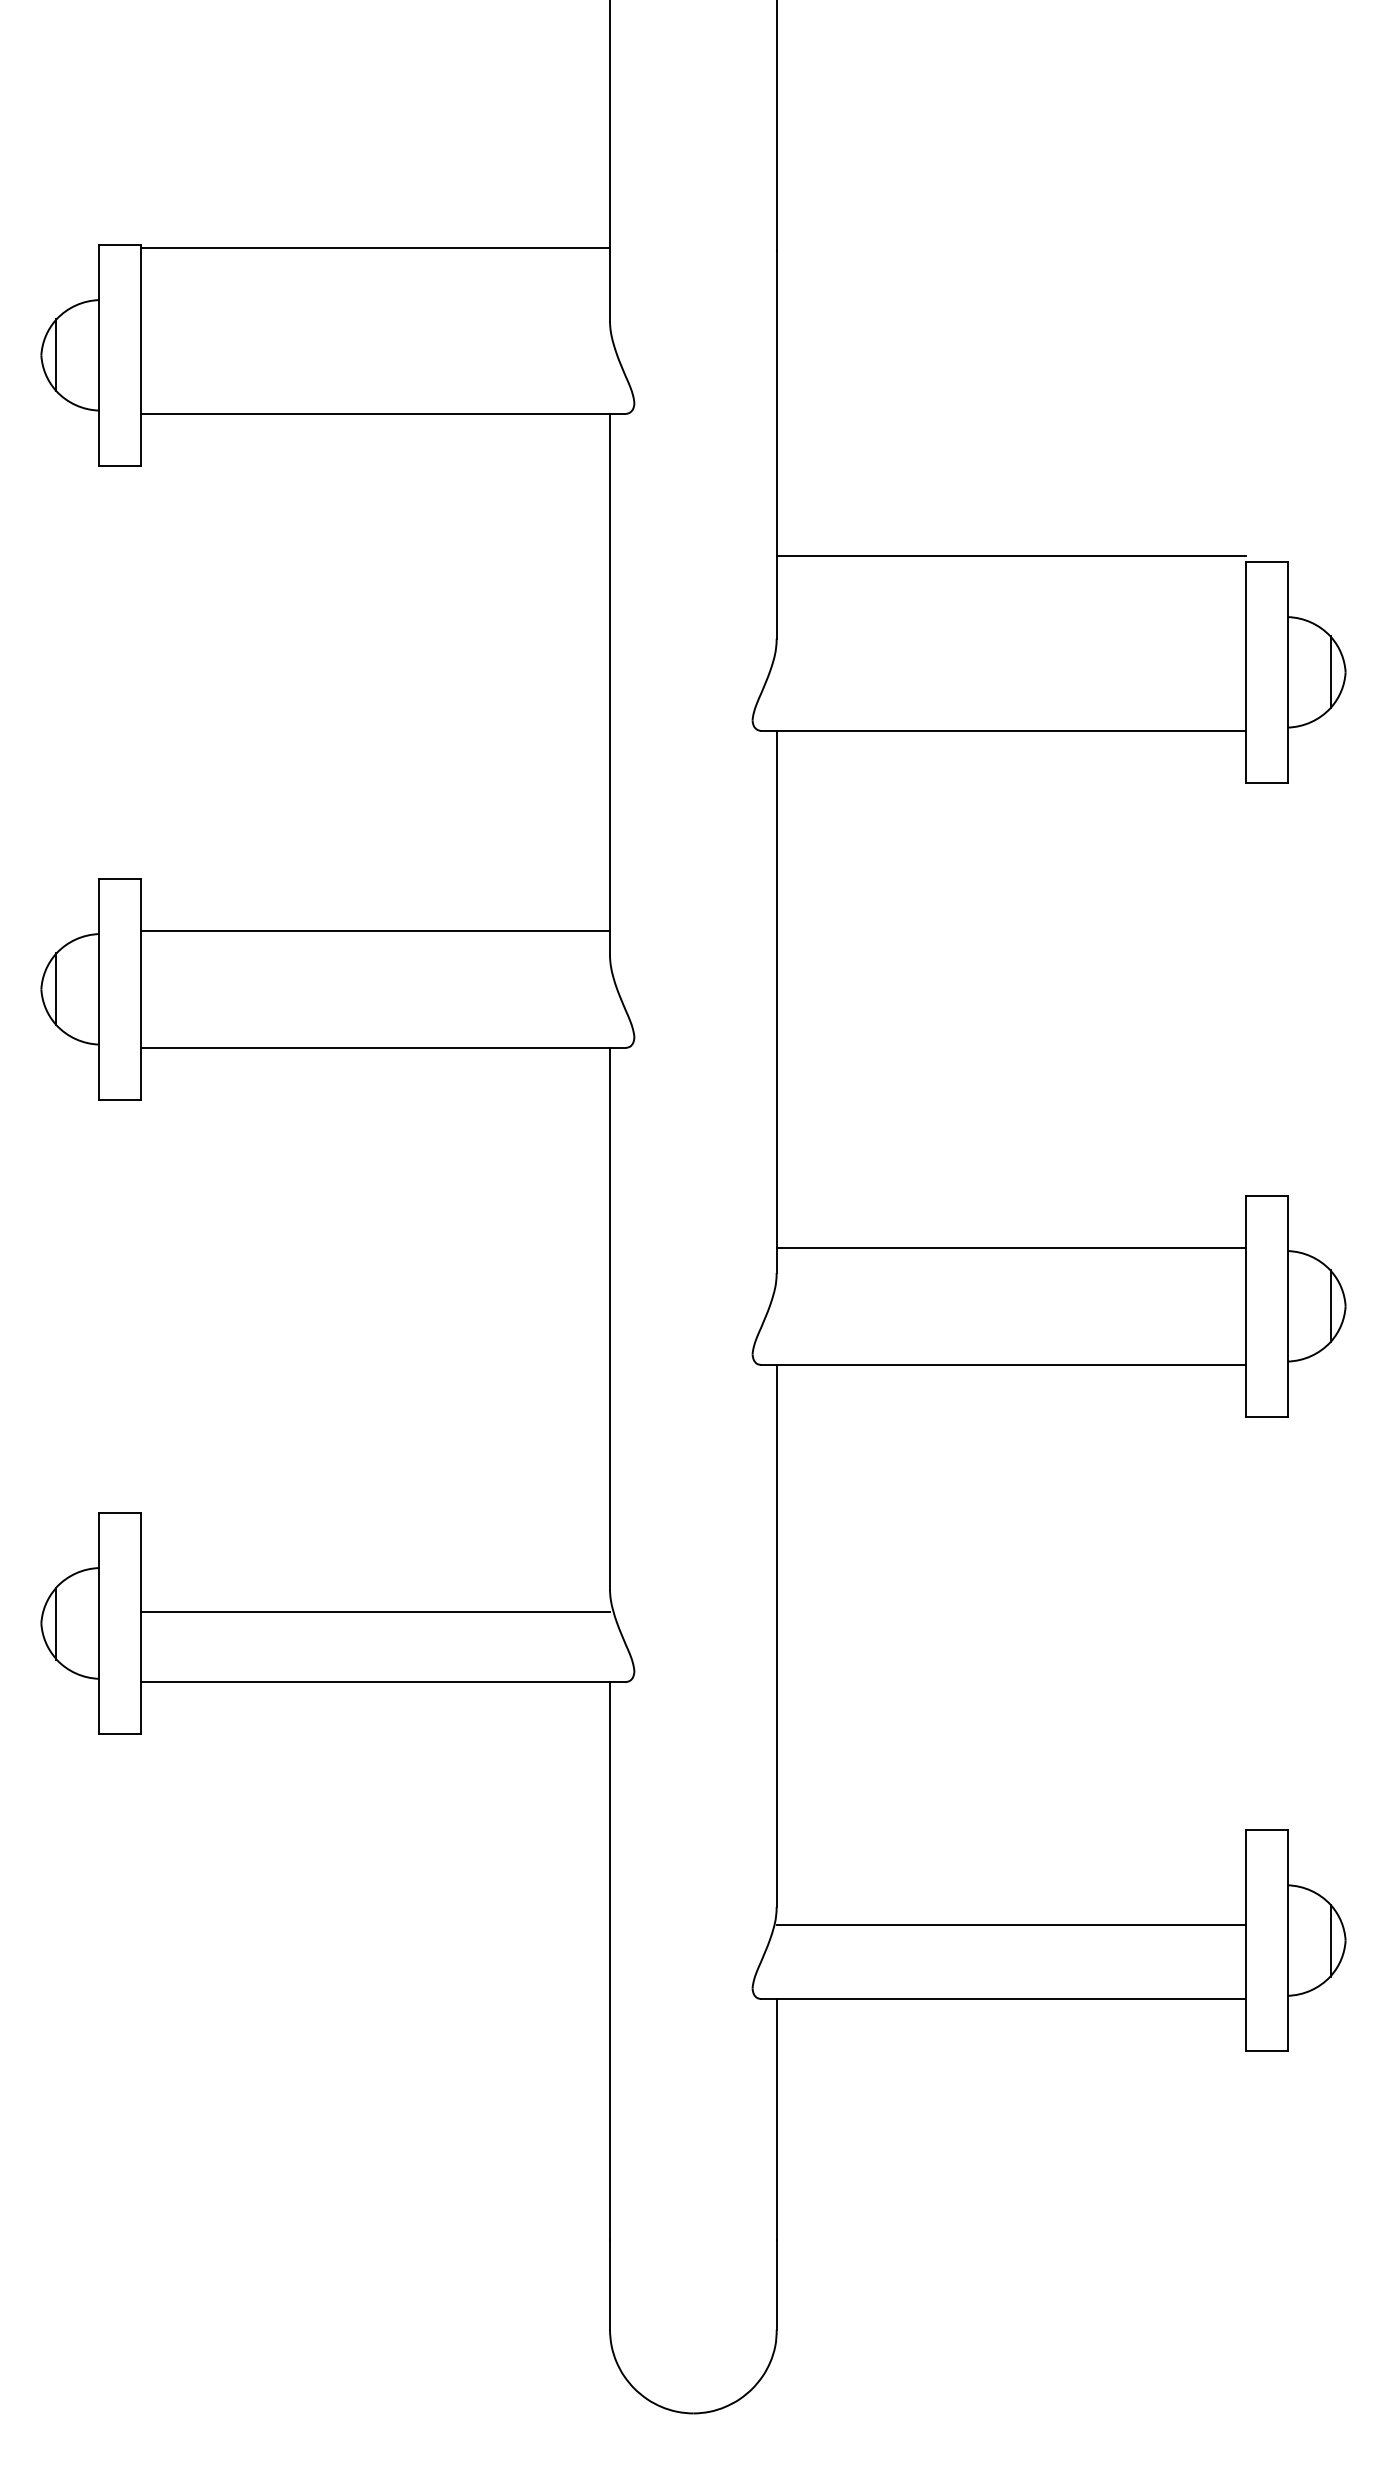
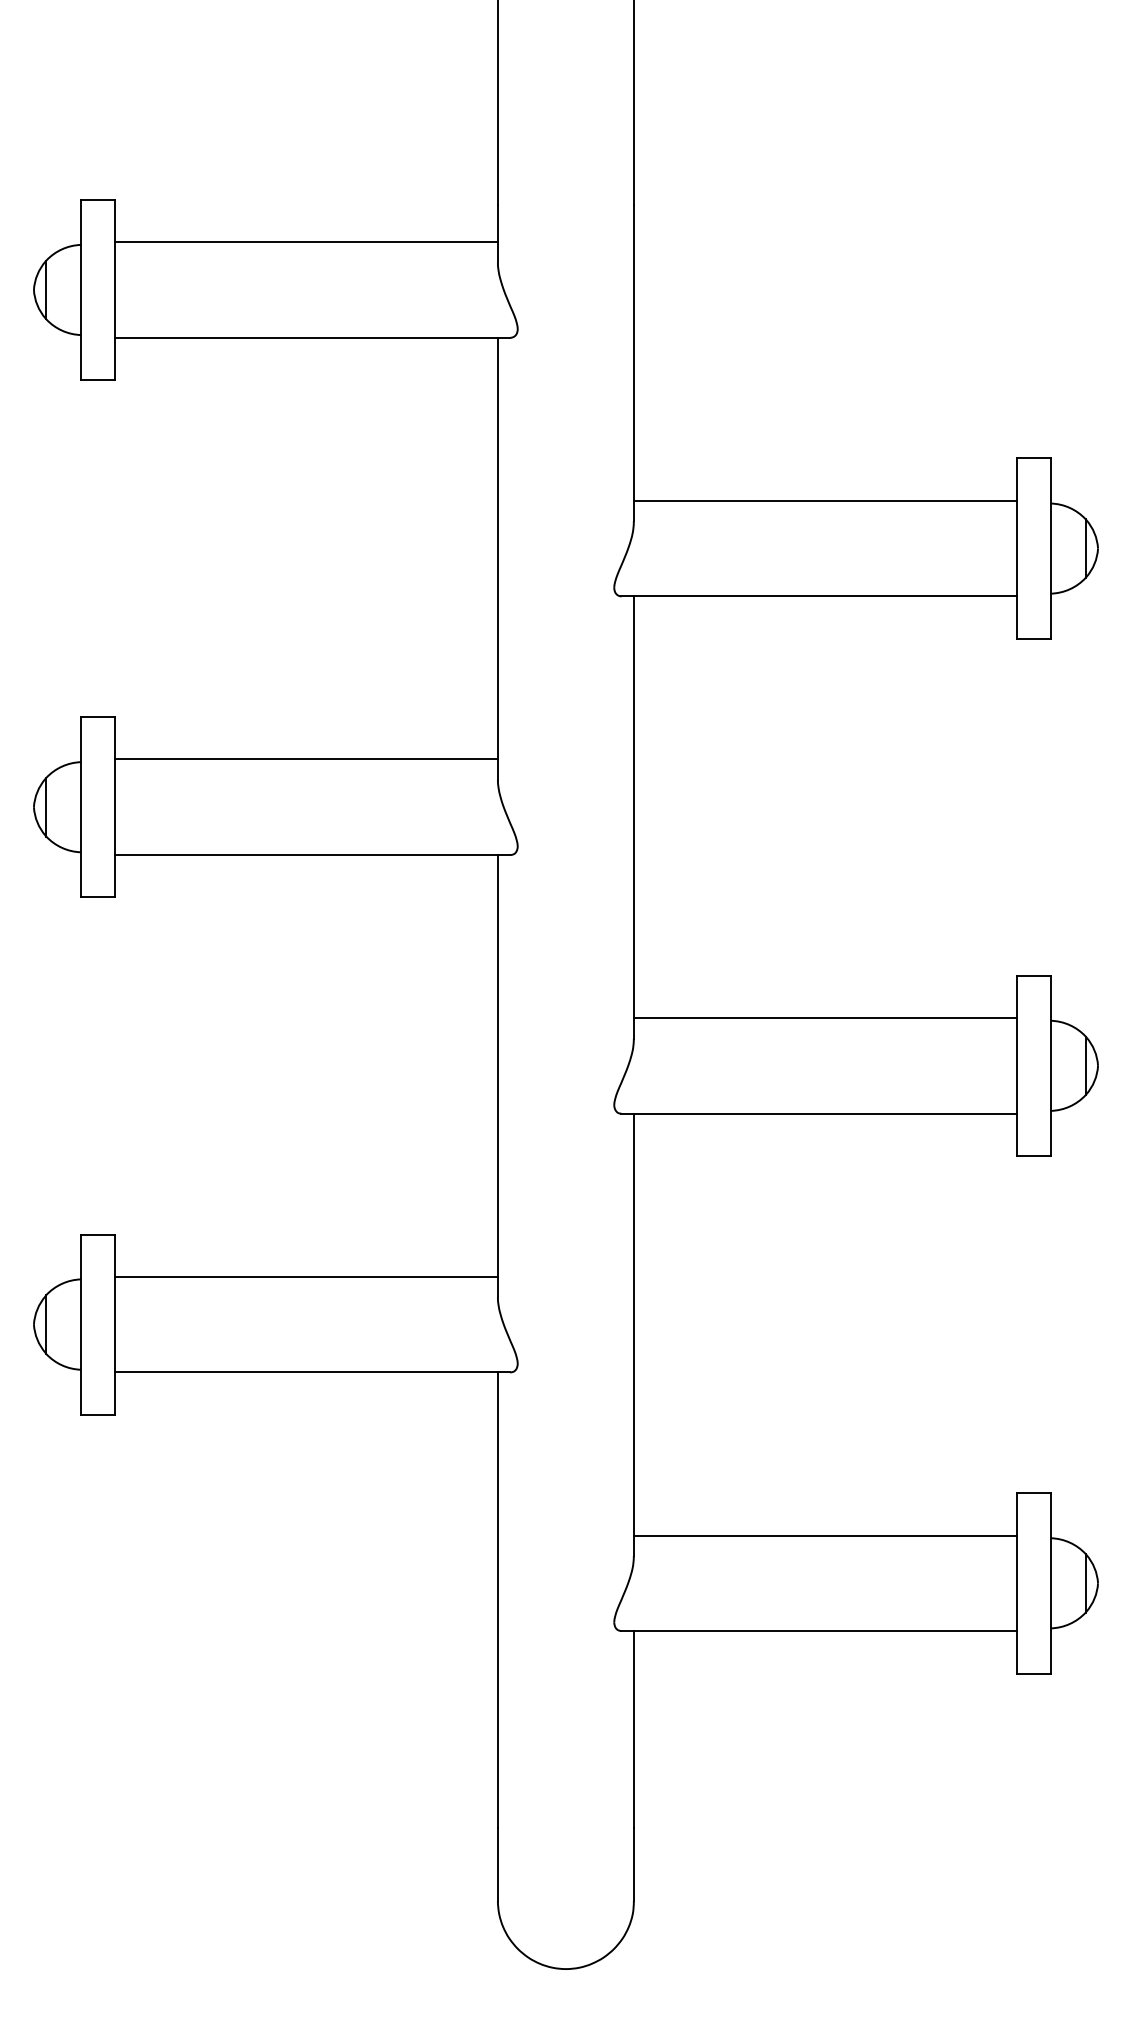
line: (375, 248) -> (306, 242), moved
line: (1010, 555) -> (824, 500), moved
line: (375, 1611) -> (306, 1276), moved
line: (1010, 1924) -> (824, 1535), moved

